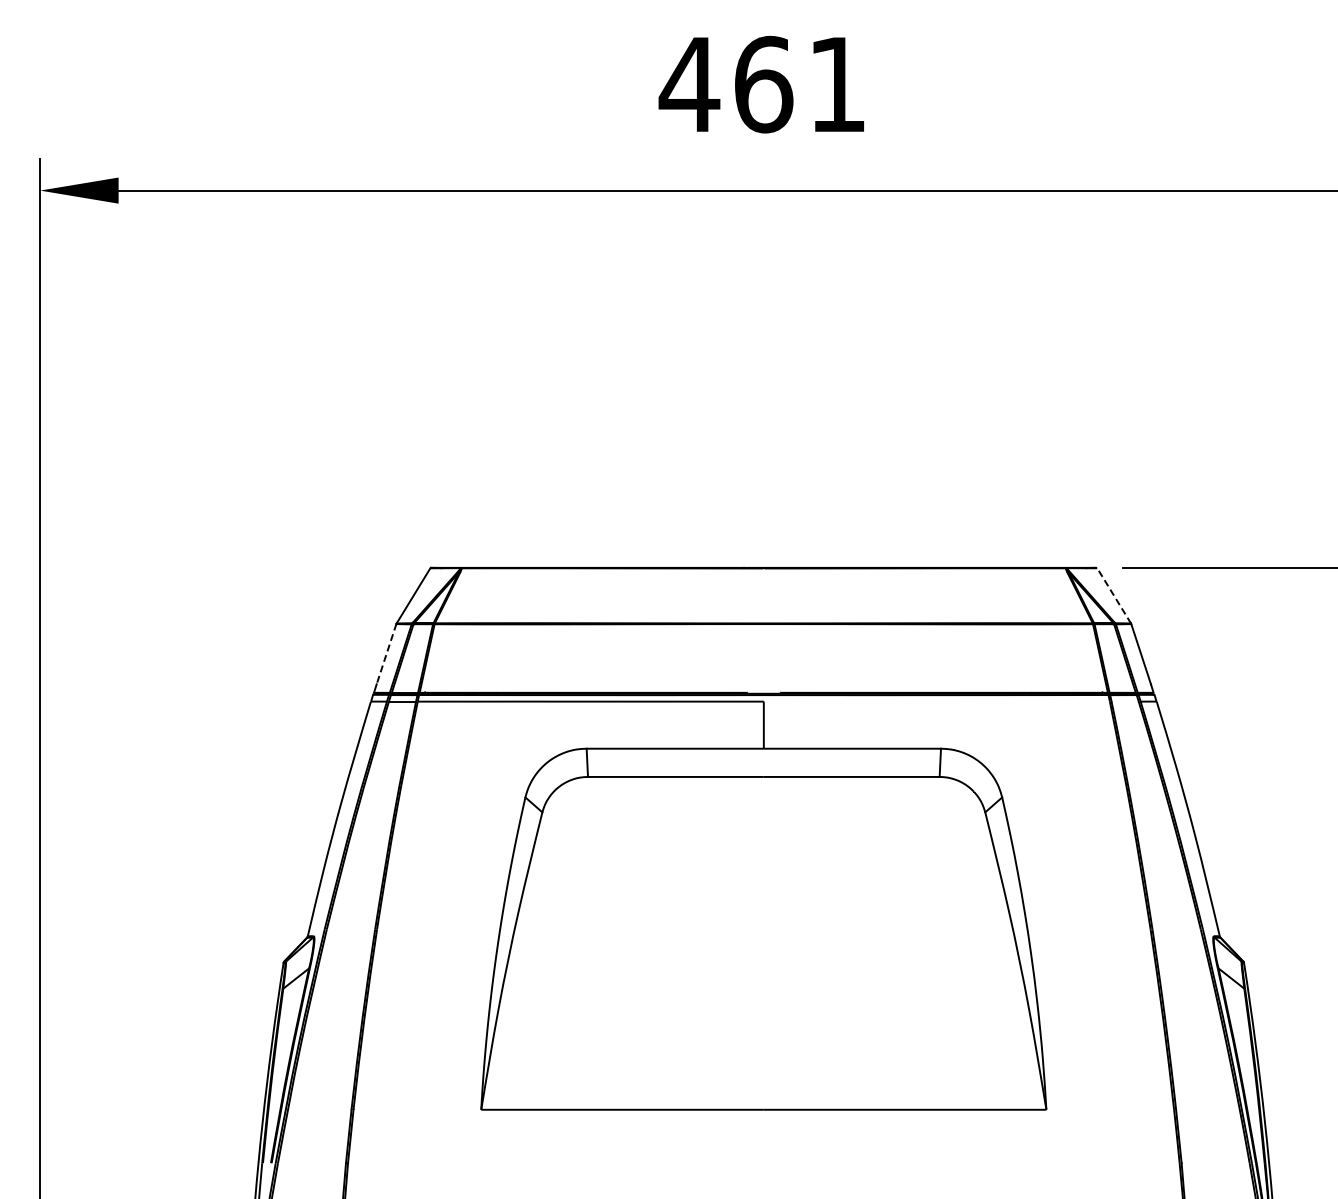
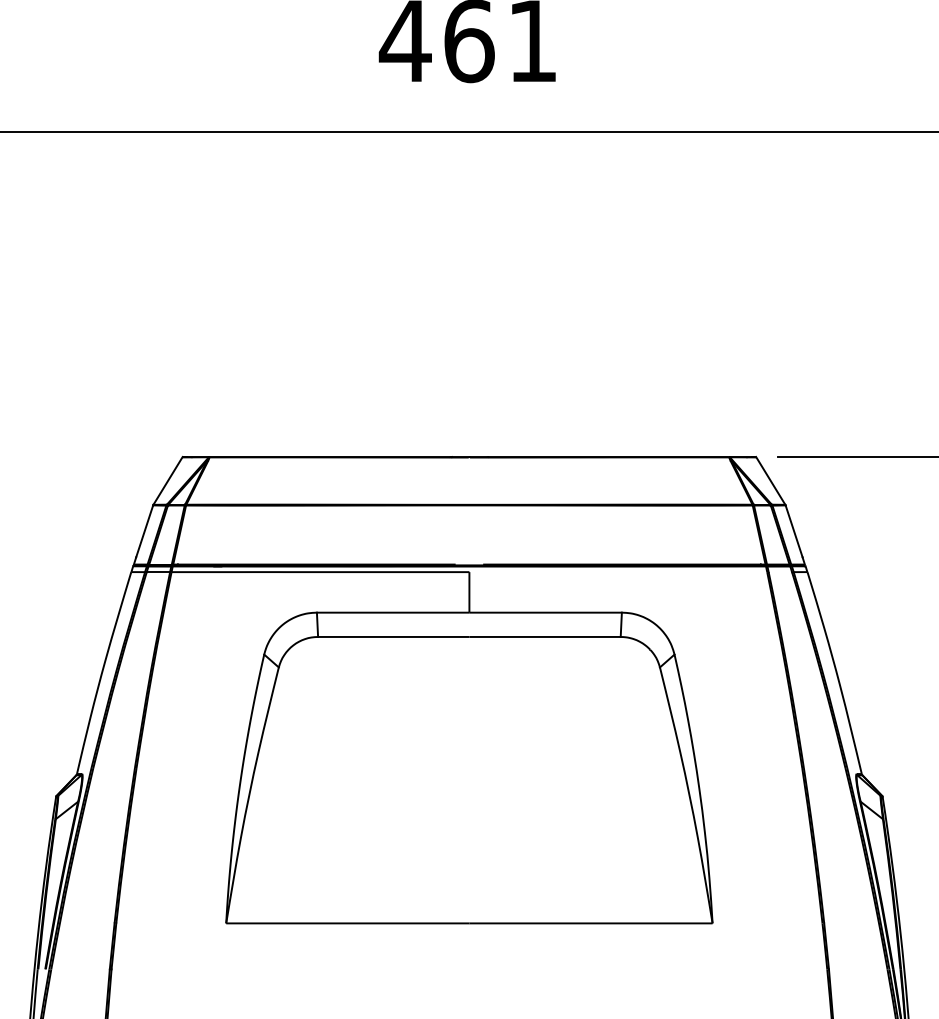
line: (1114, 595) -> (771, 480), dashed -> solid
line: (386, 654) -> (144, 531), dashed -> solid

